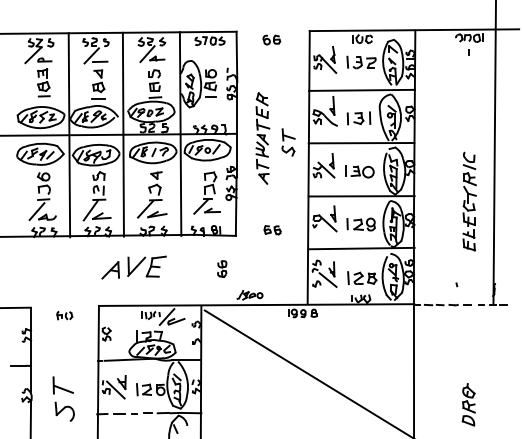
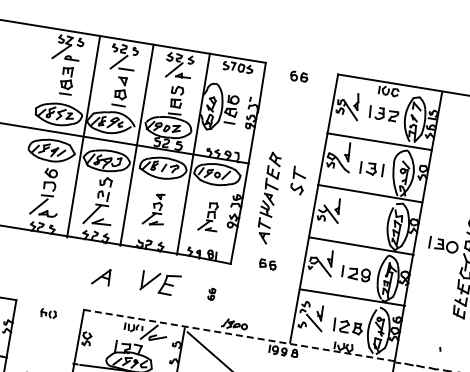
part: (262, 138) -> (269, 198), moved
part: (359, 171) -> (443, 245), moved
part: (206, 192) -> (209, 216), size x0.7
part: (152, 194) -> (155, 209), size x0.7
part: (146, 266) -> (160, 282), moved
part: (222, 268) -> (212, 293), size x0.7
line: (256, 305) -> (239, 335), solid -> dashed

